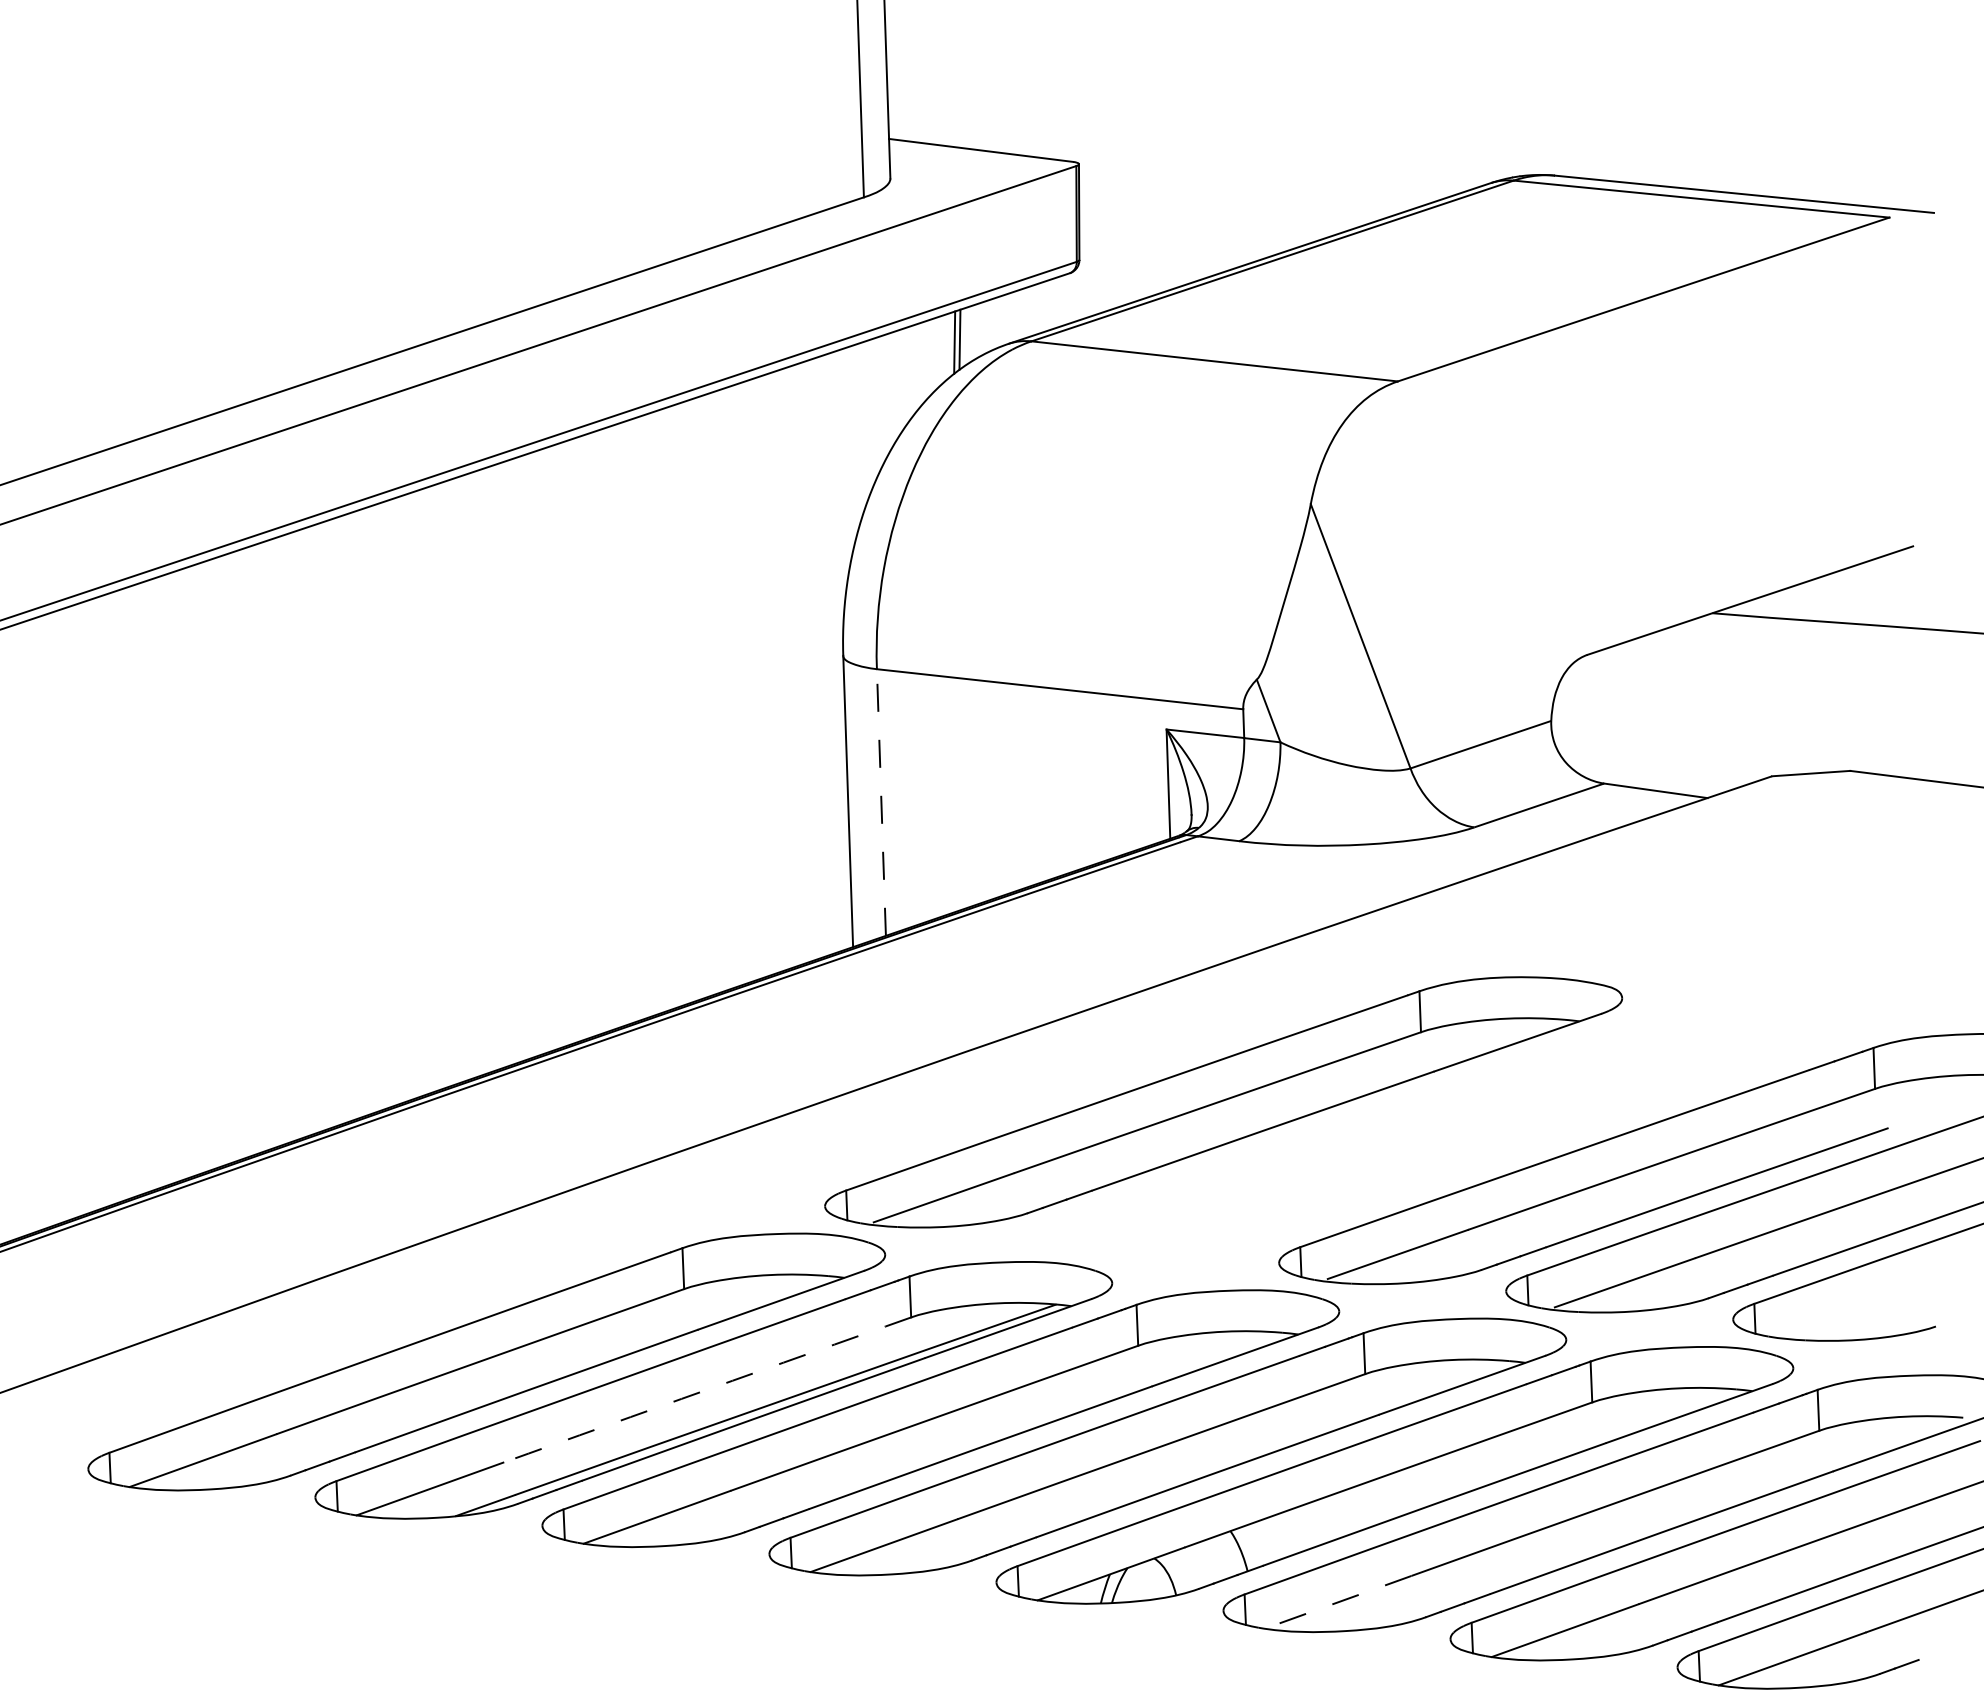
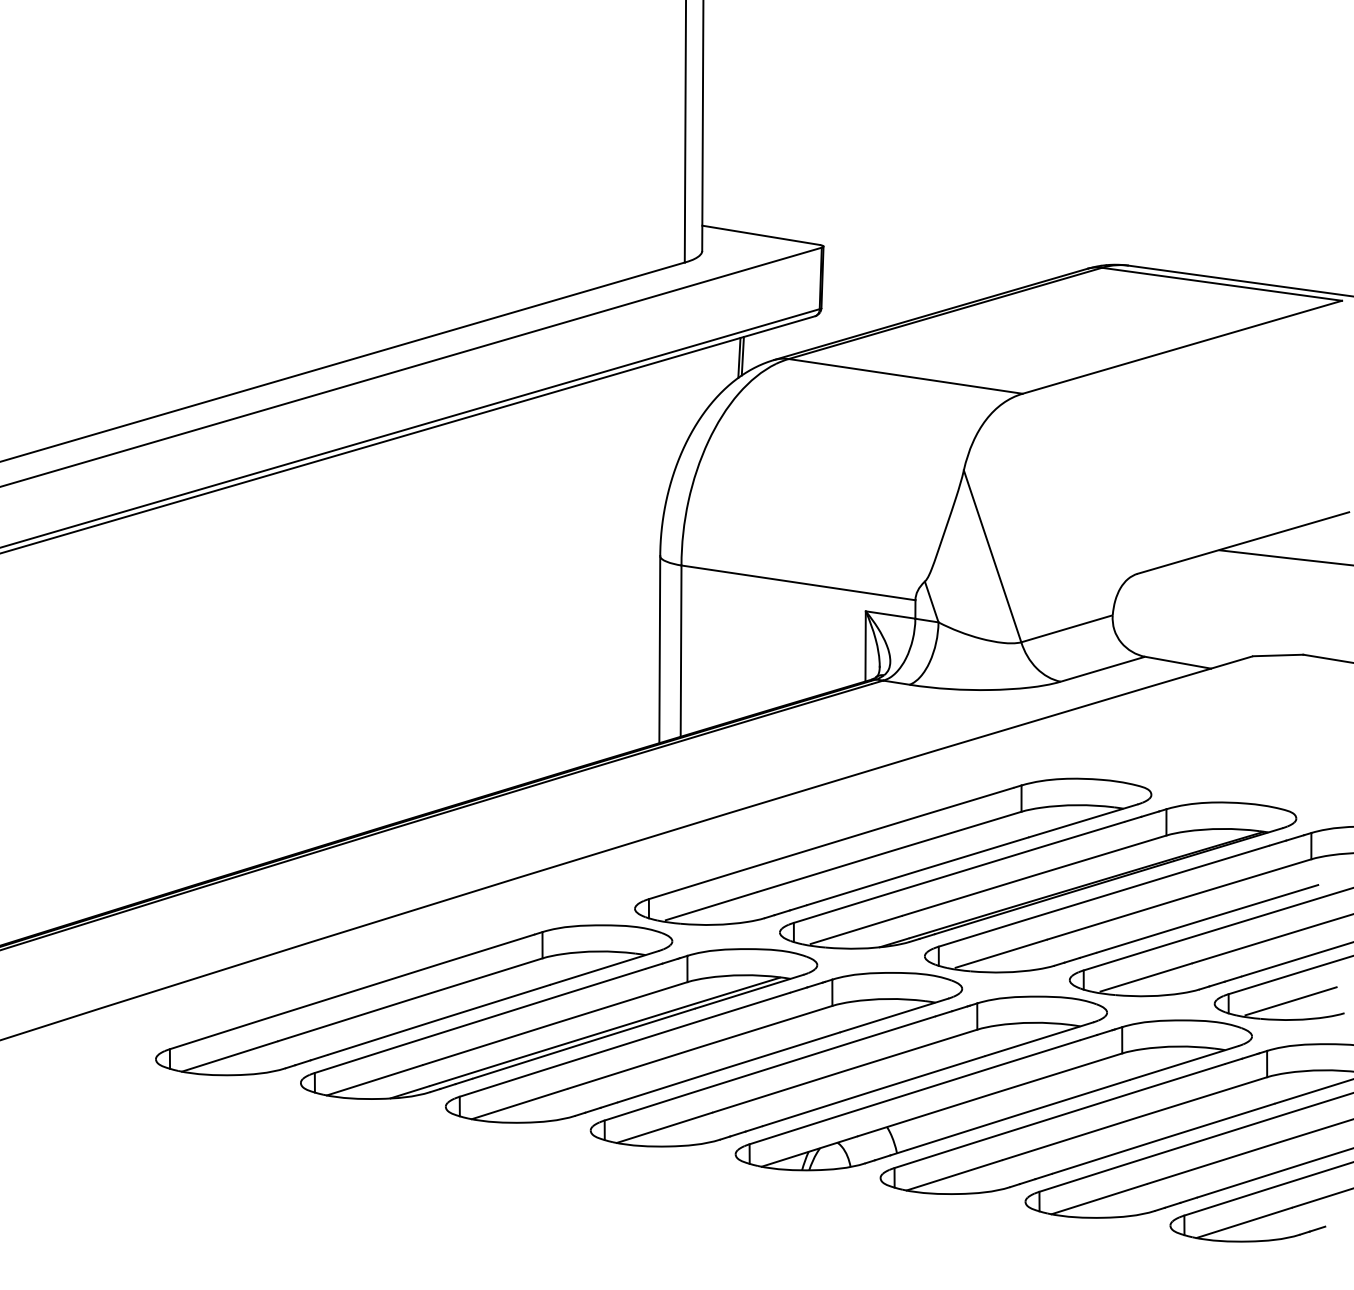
line: (882, 803) -> (681, 651), dashed -> solid
part: (1451, 1130) -> (1038, 875), added
line: (1851, 1311) -> (1290, 1001), added
arc: (706, 1389) -> (554, 1023), dashed -> solid
line: (1336, 1602) -> (953, 1175), dashed -> solid

